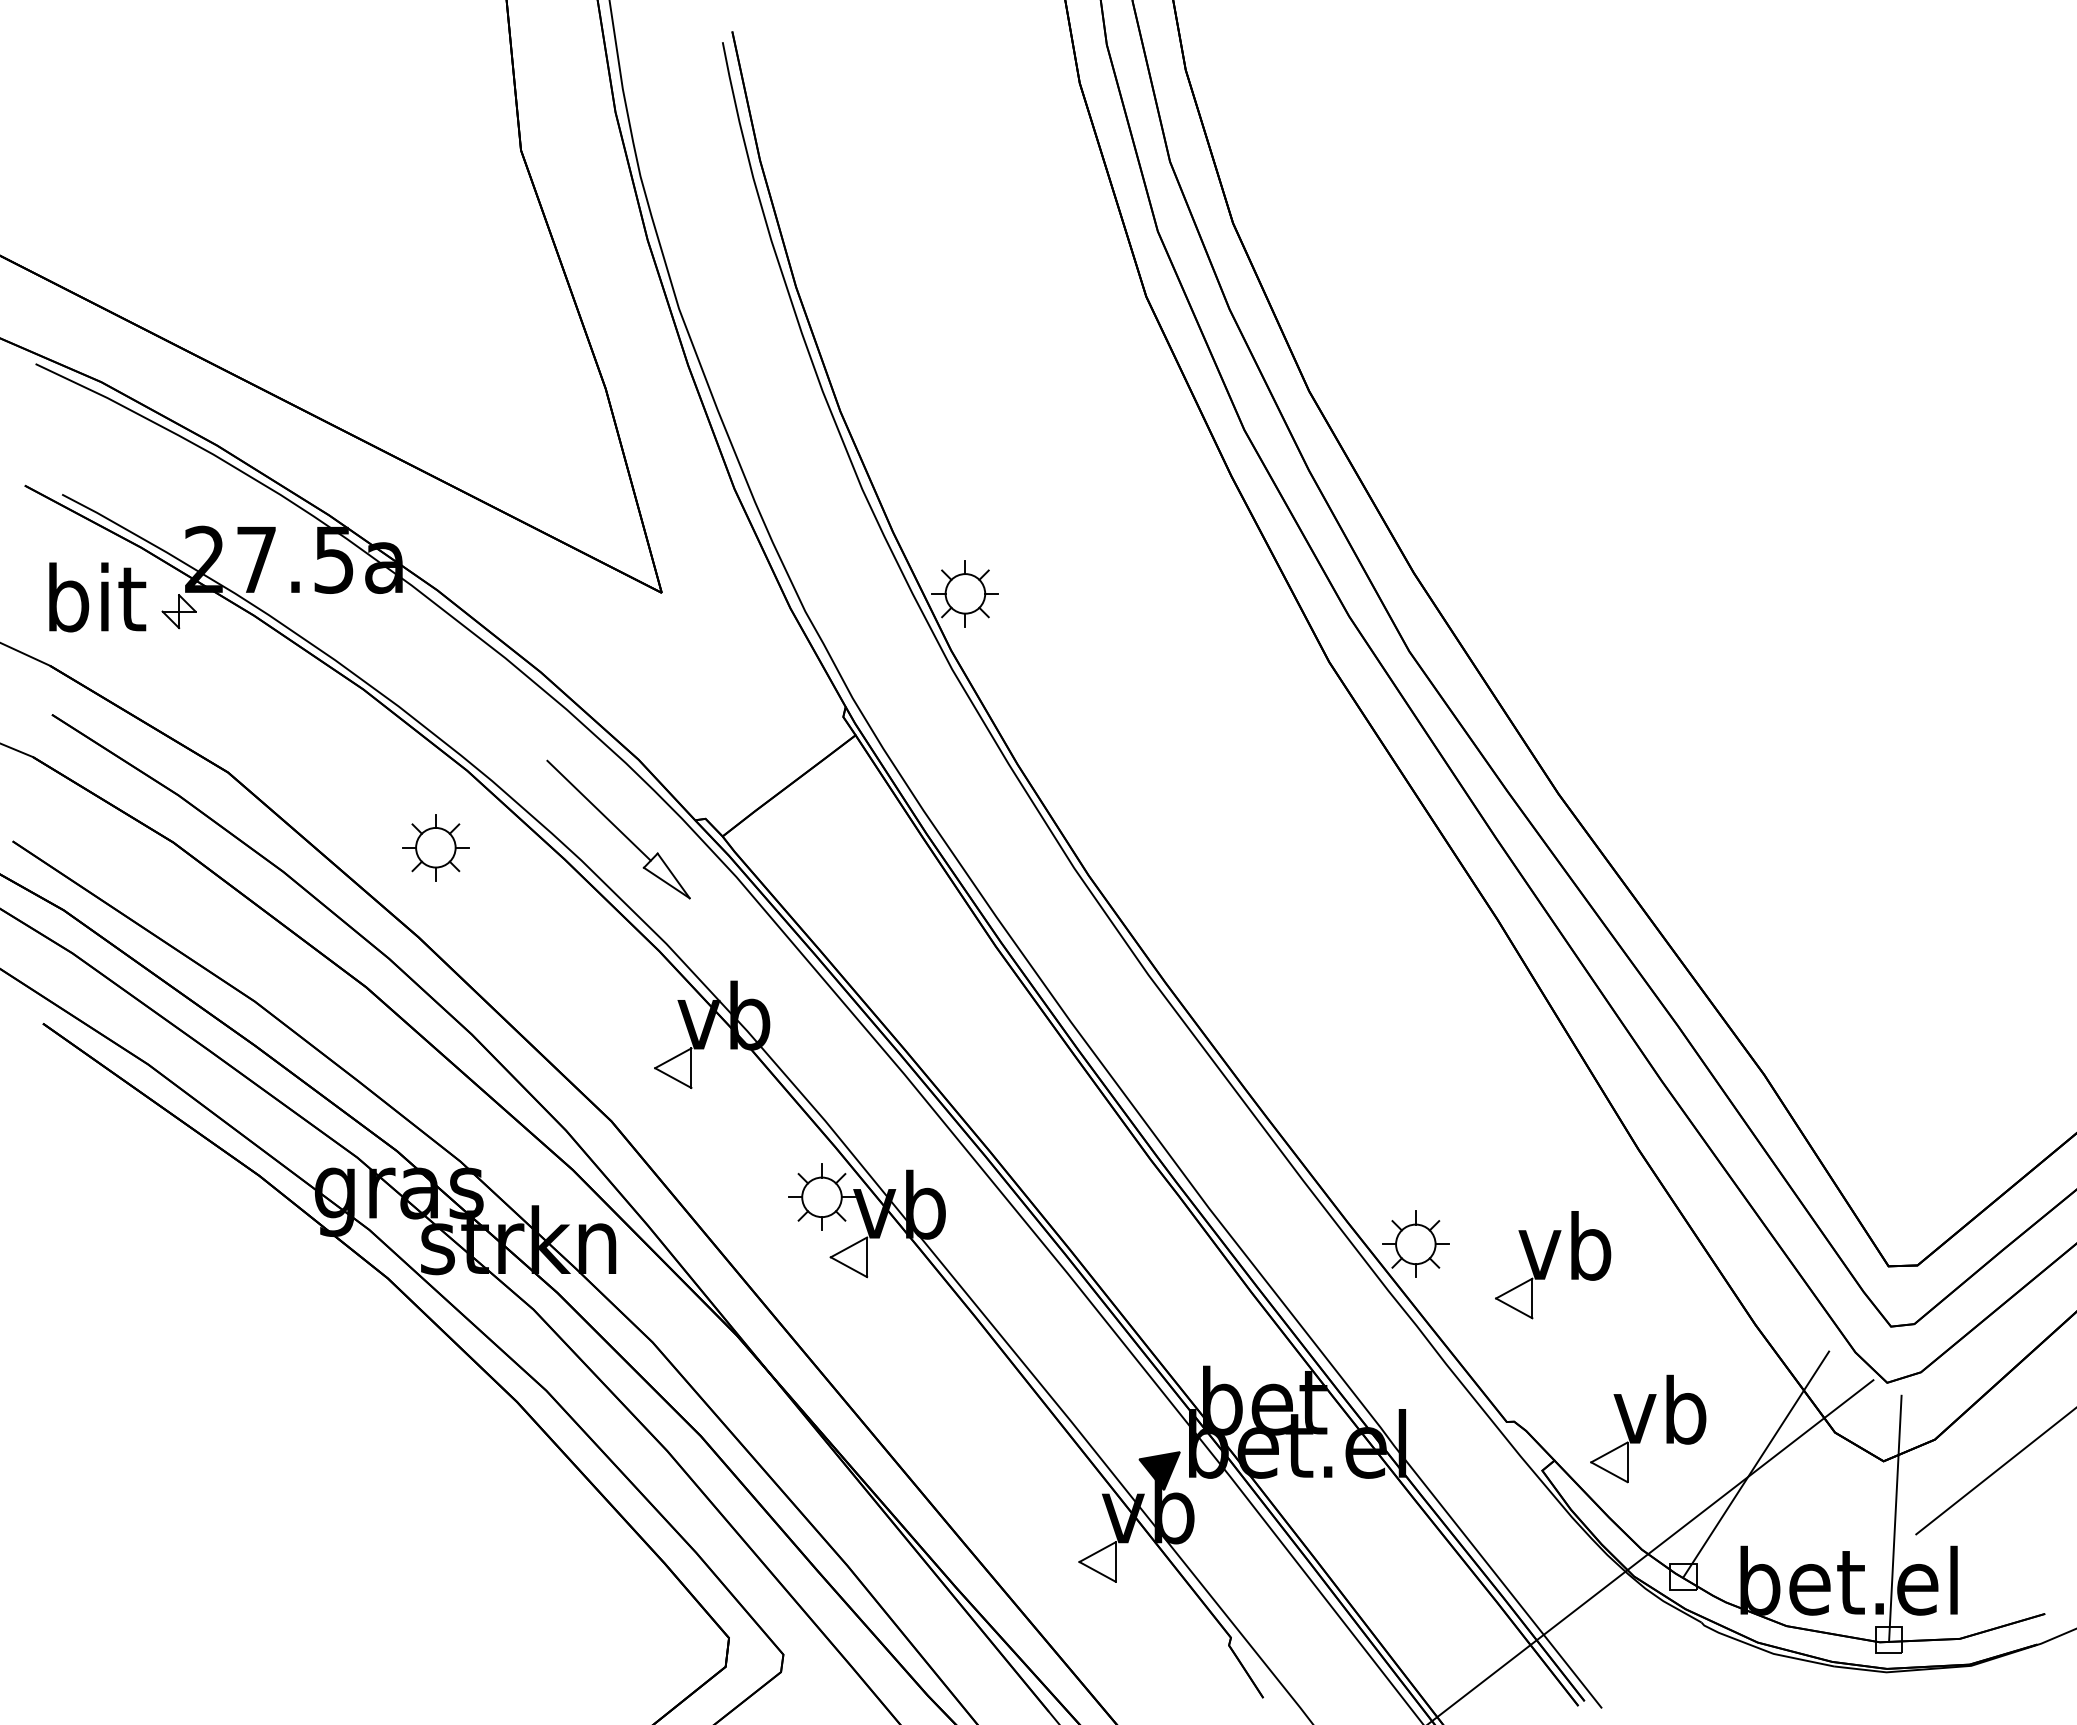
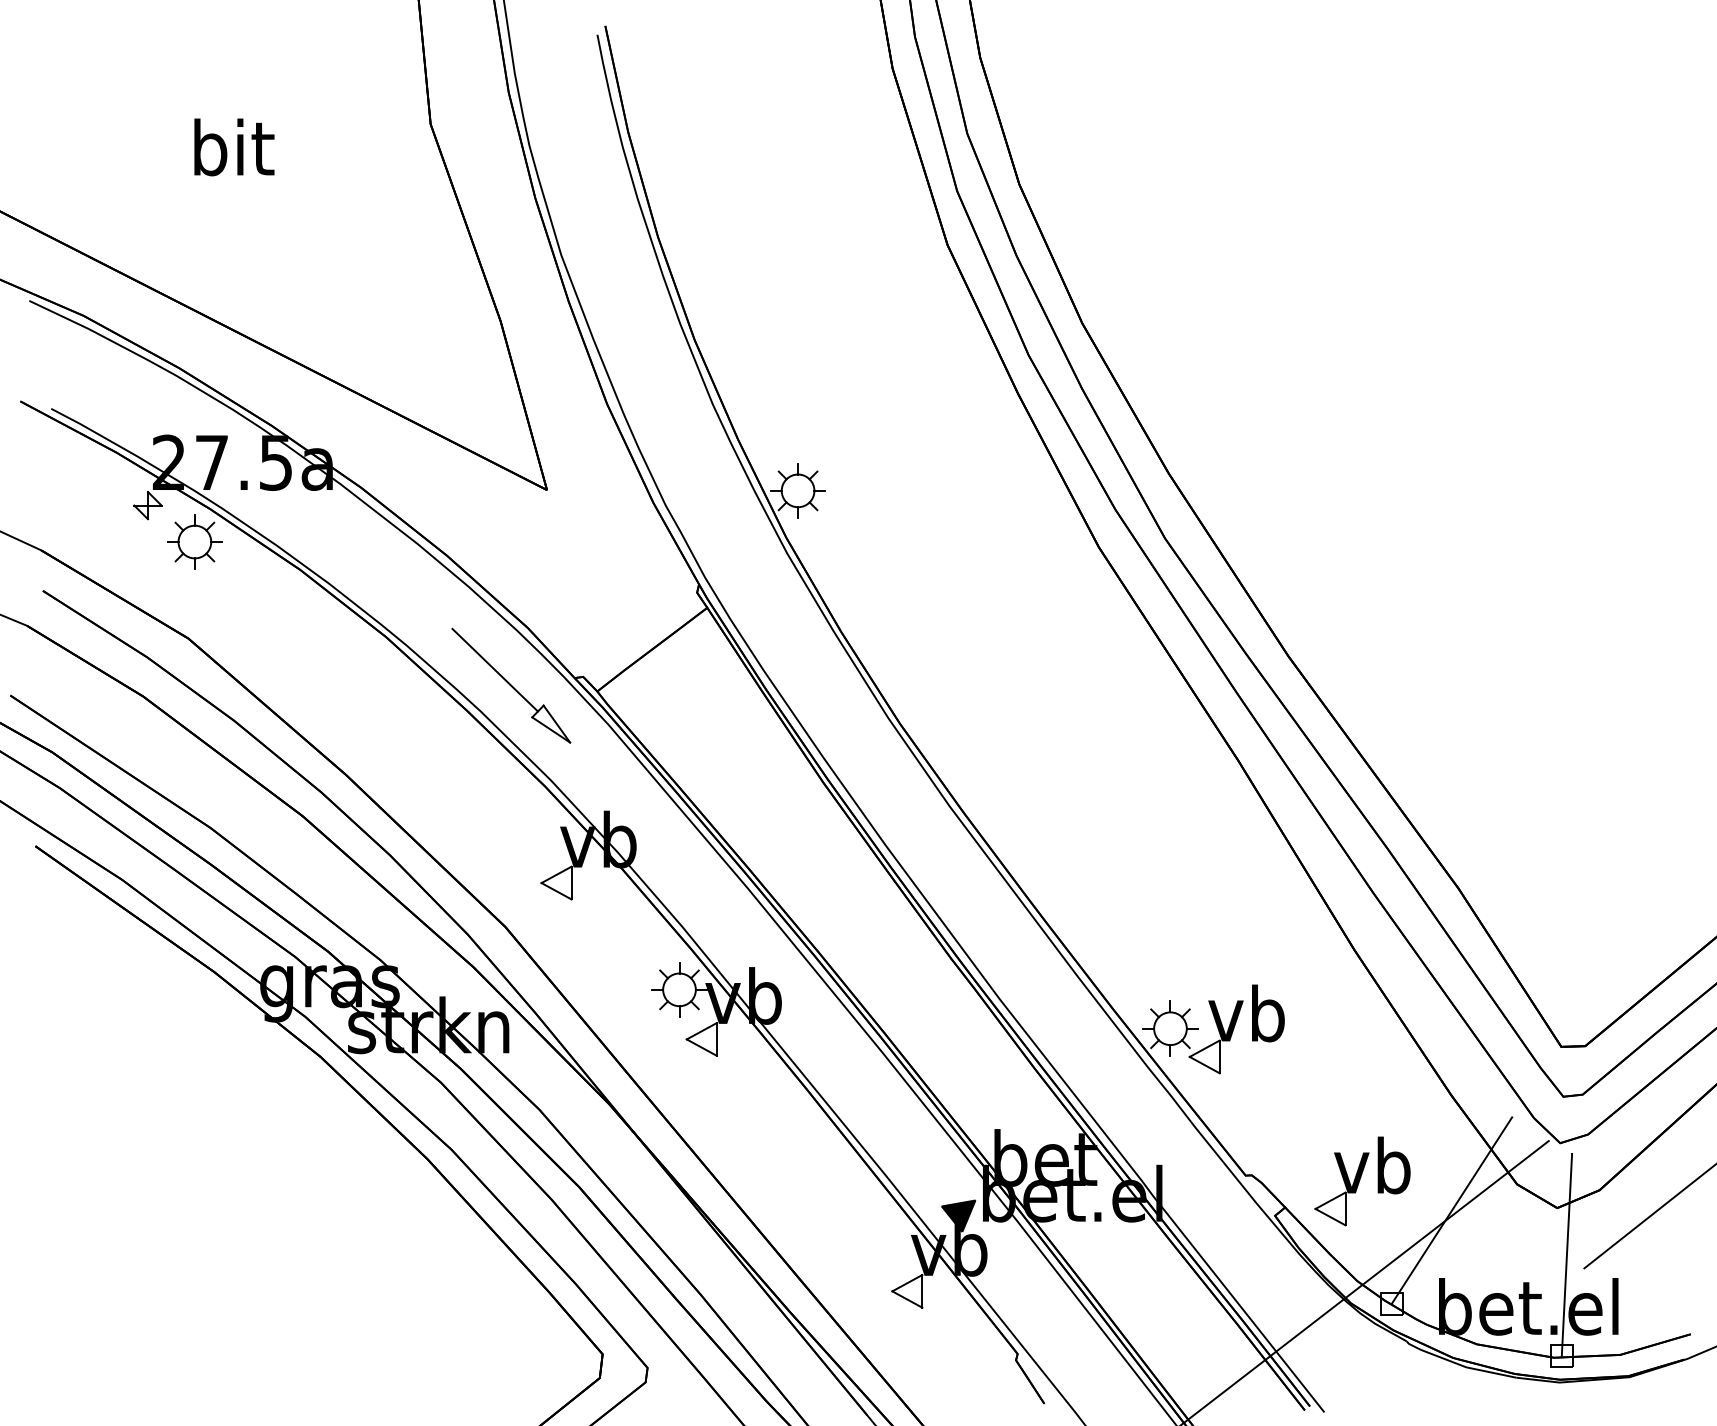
text: (97, 597) -> (234, 147), moved
part: (435, 847) -> (194, 541), moved
part: (1553, 1265) -> (1237, 1029), moved

